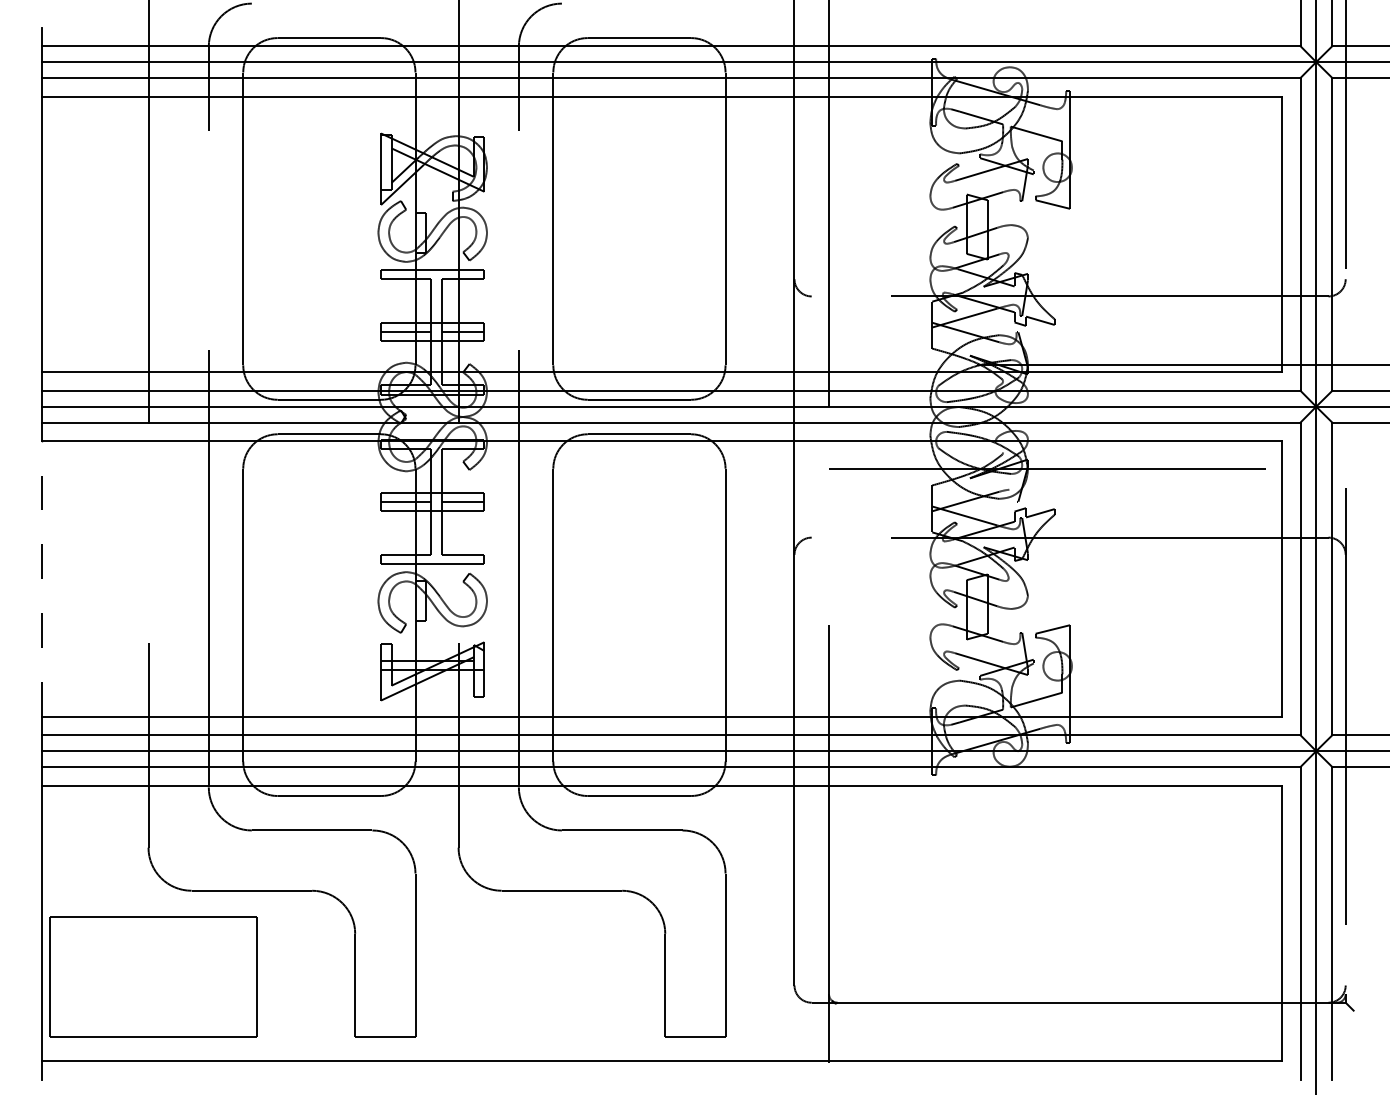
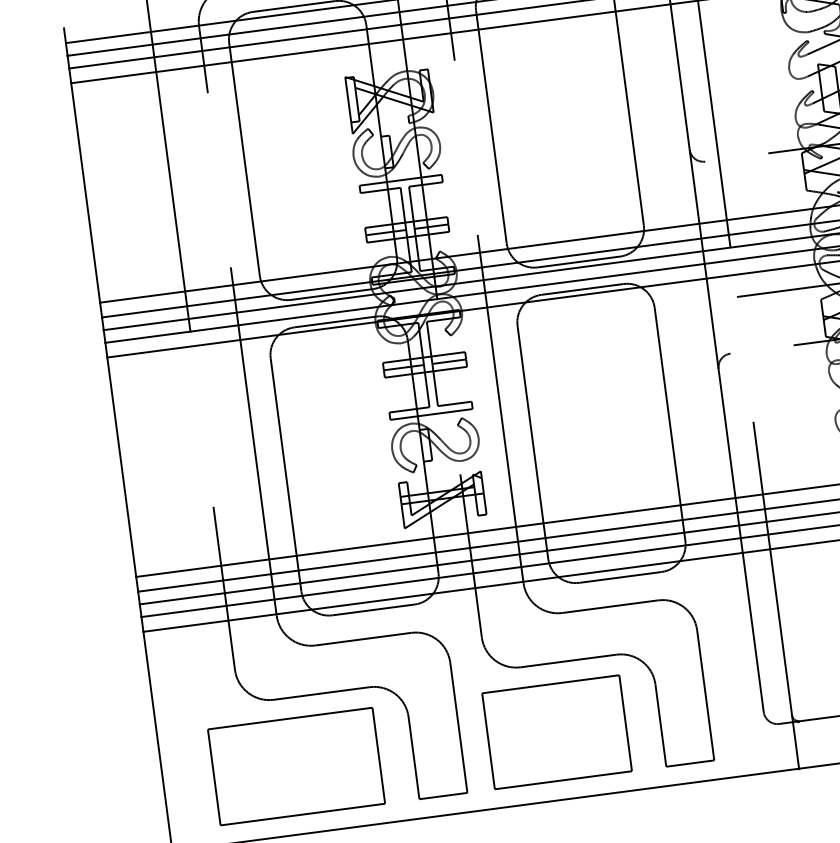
line: (41, 578) -> (121, 466), dashed -> solid
part: (153, 976) -> (296, 766), moved
part: (535, 976) -> (556, 732), added

